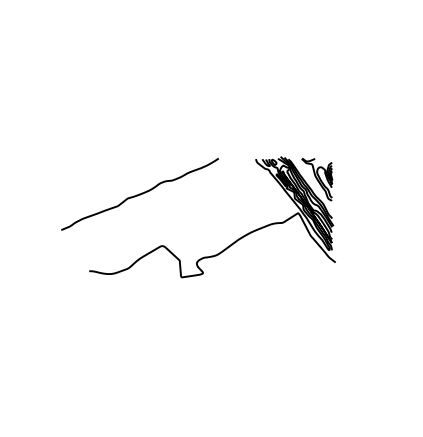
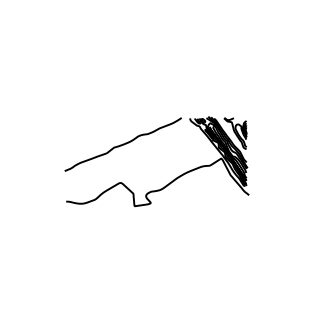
curve: (139, 194) -> (122, 144), moved

